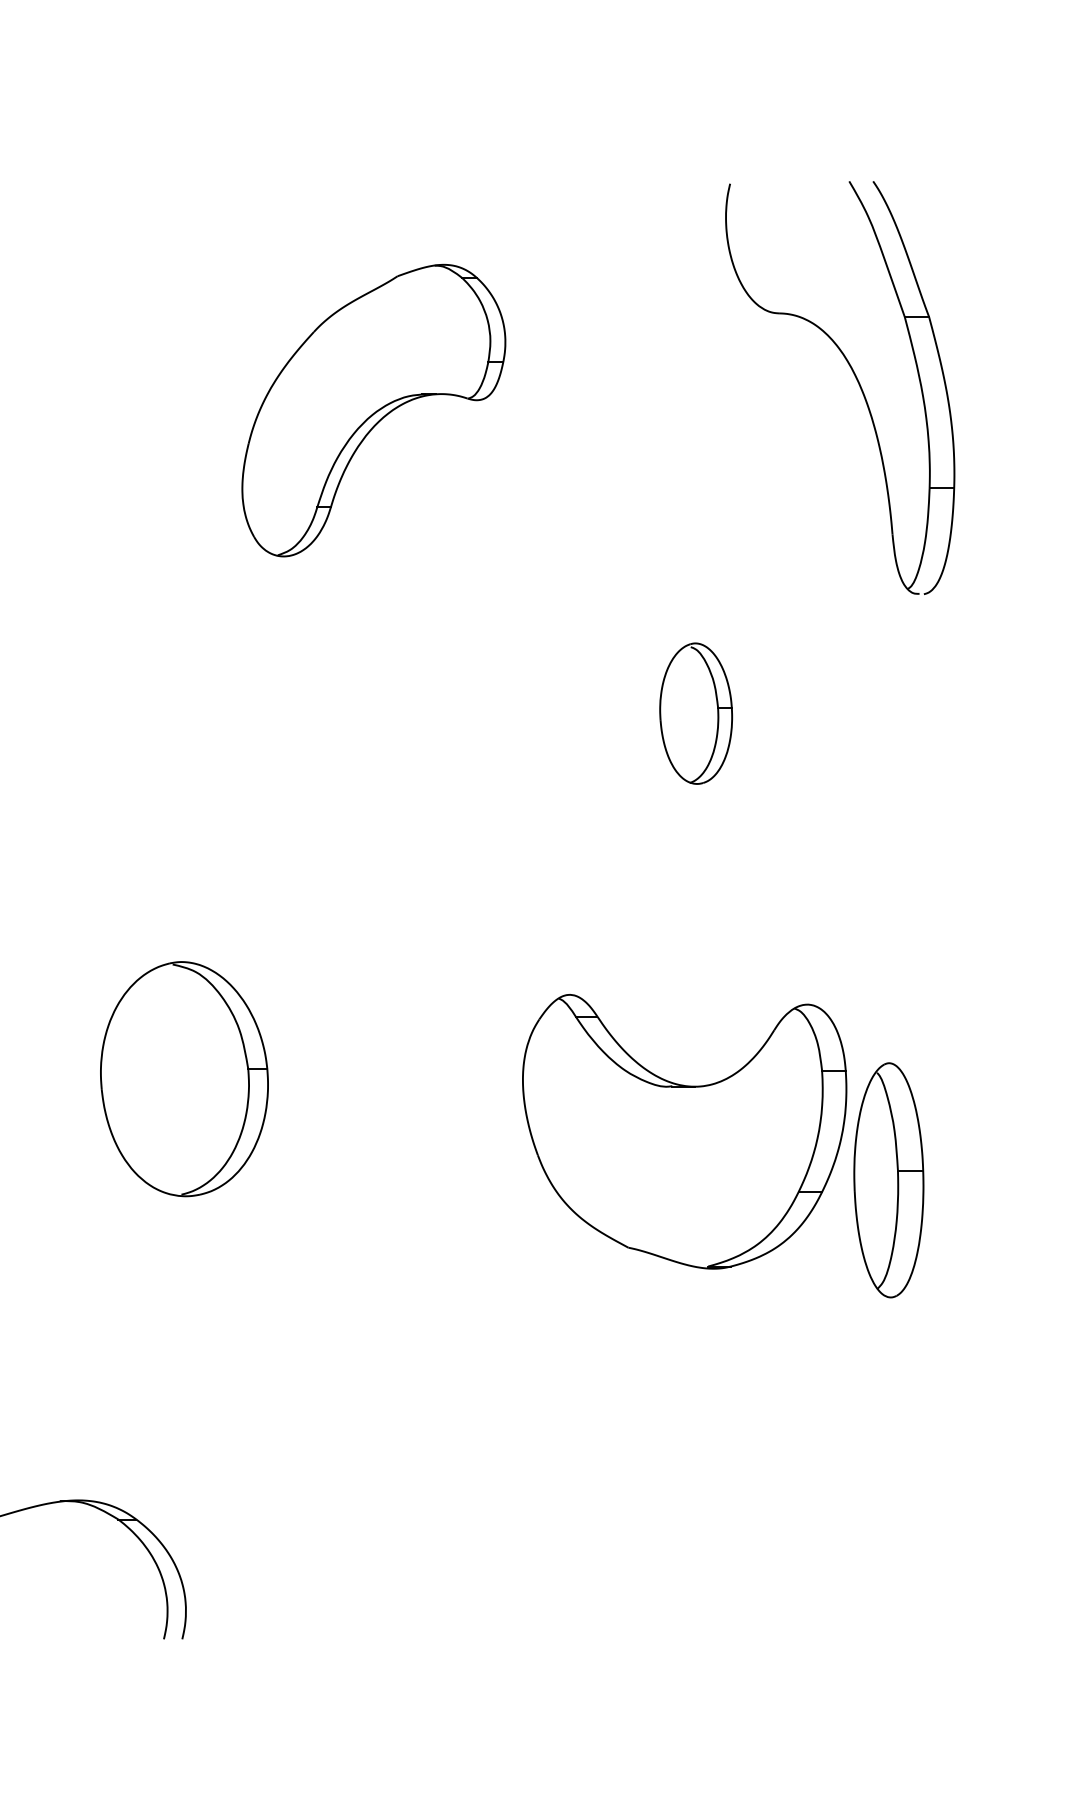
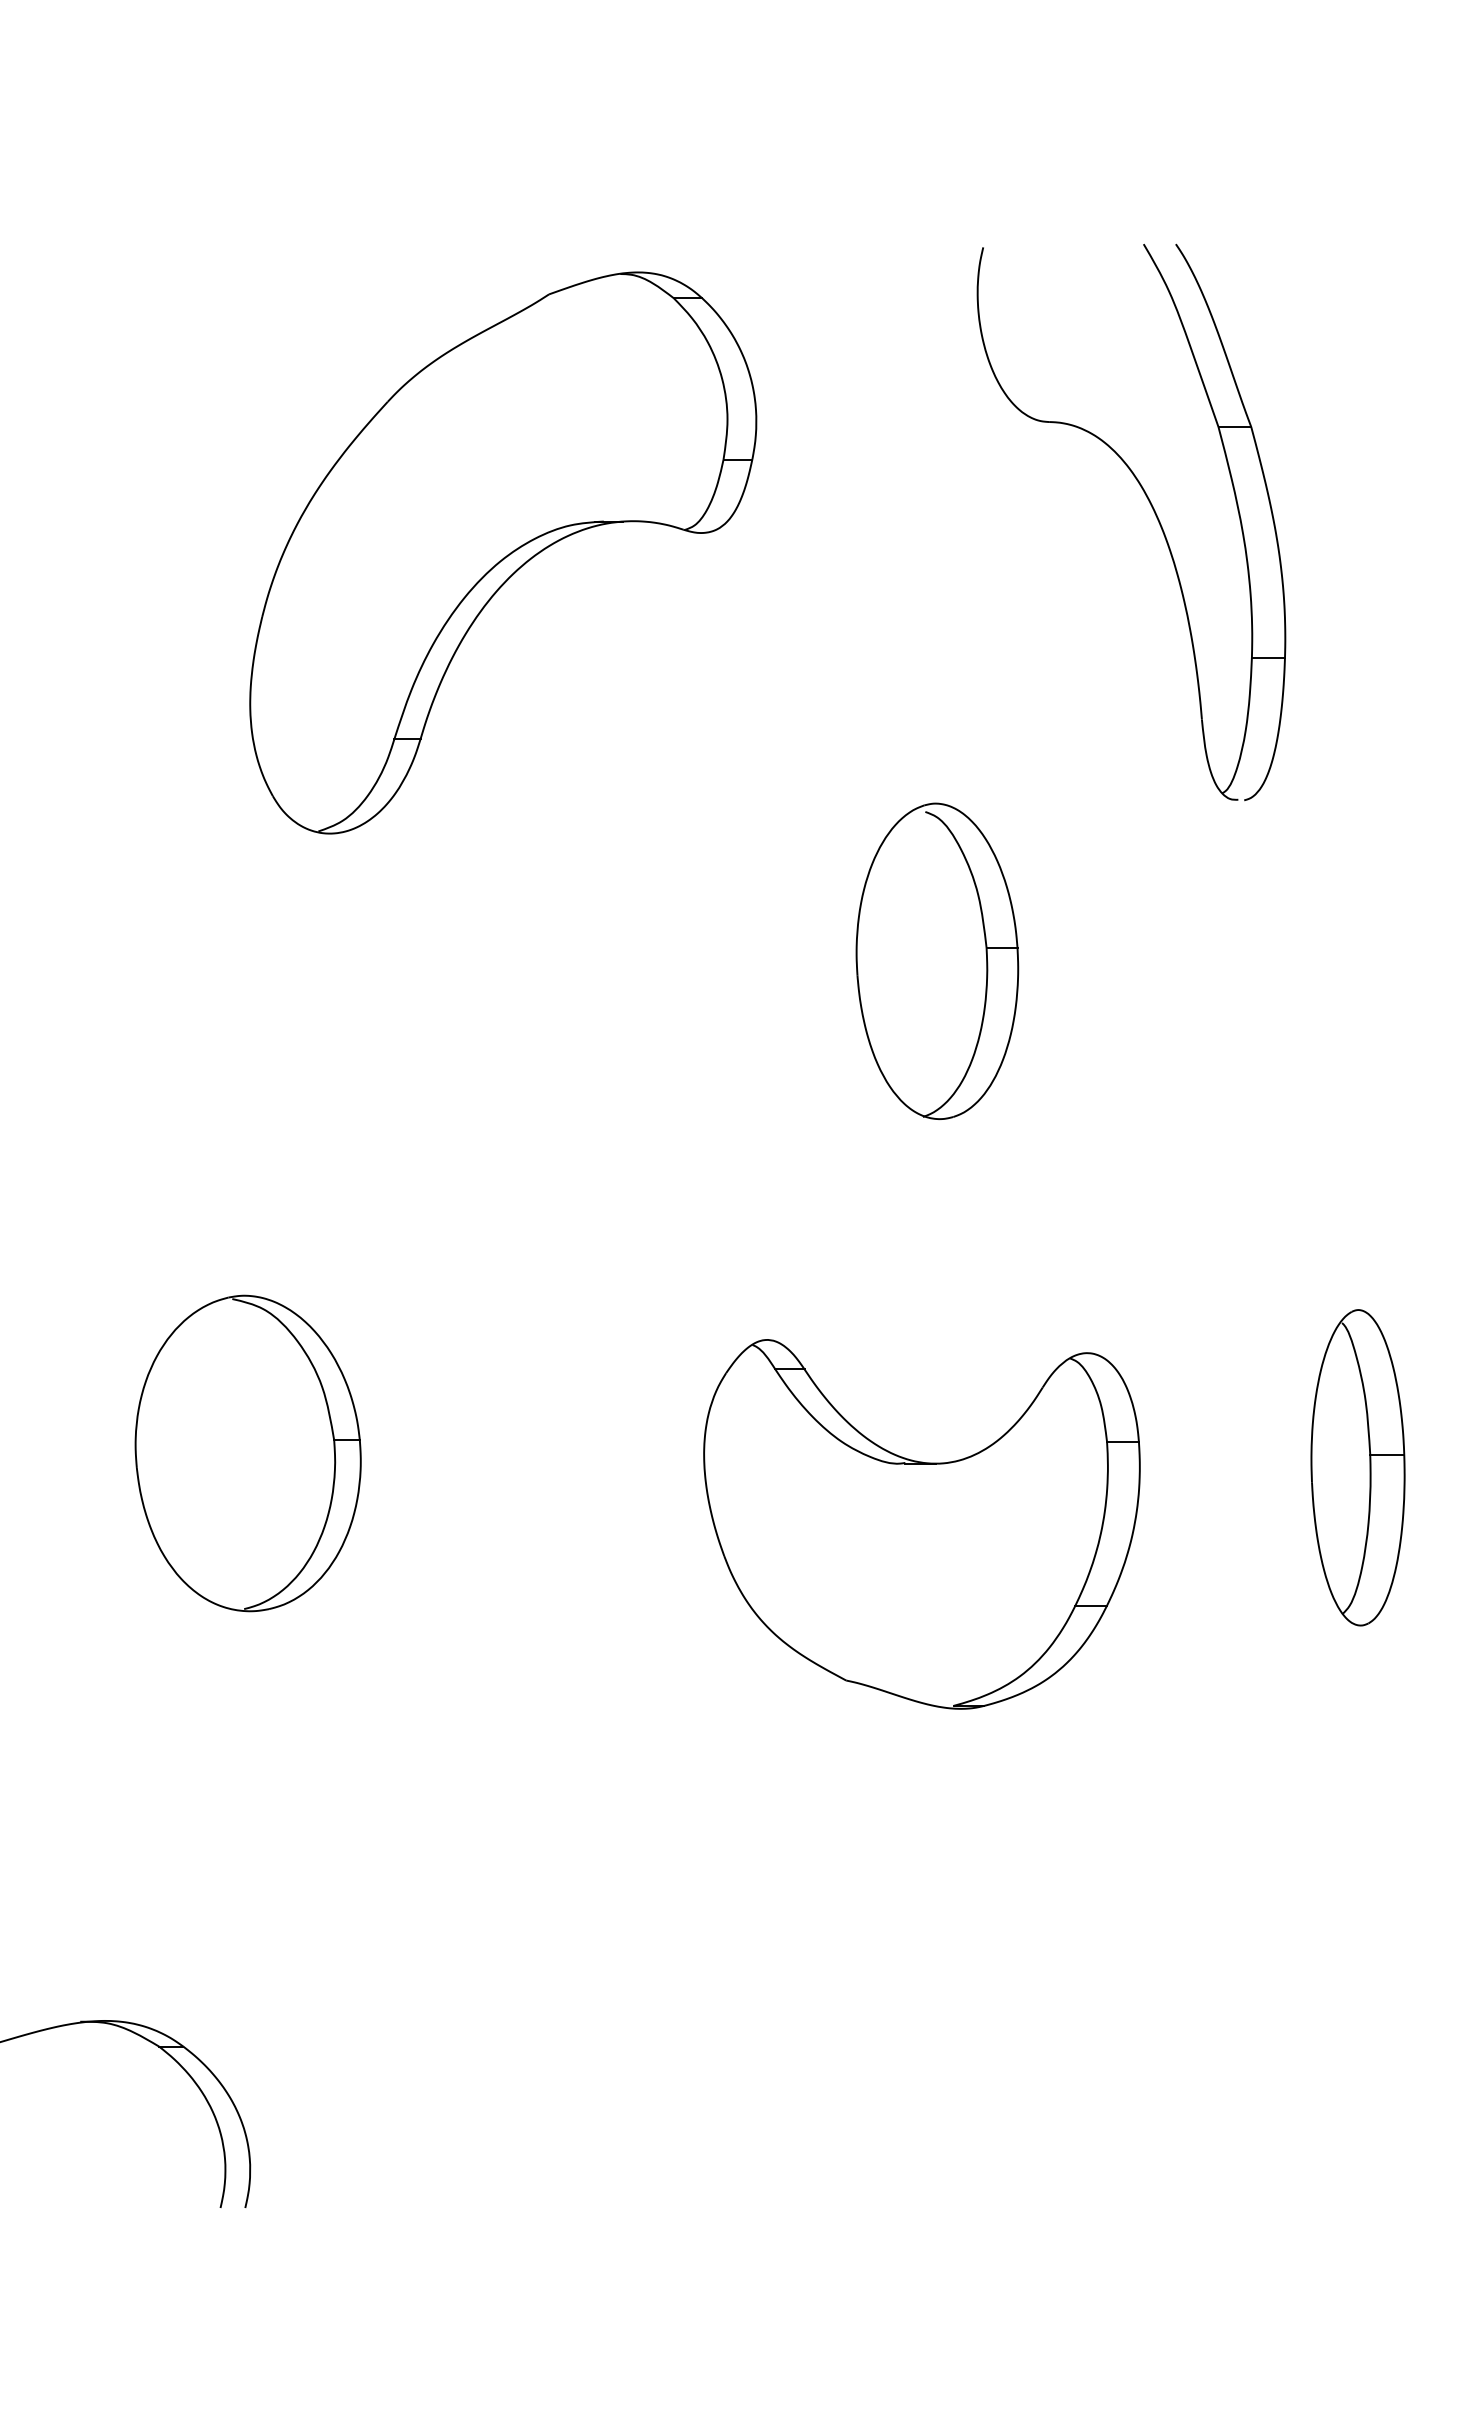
part: (374, 410) -> (503, 552), size x1.43
part: (696, 713) -> (937, 960), size x1.67
part: (888, 1180) -> (1357, 1467), moved

